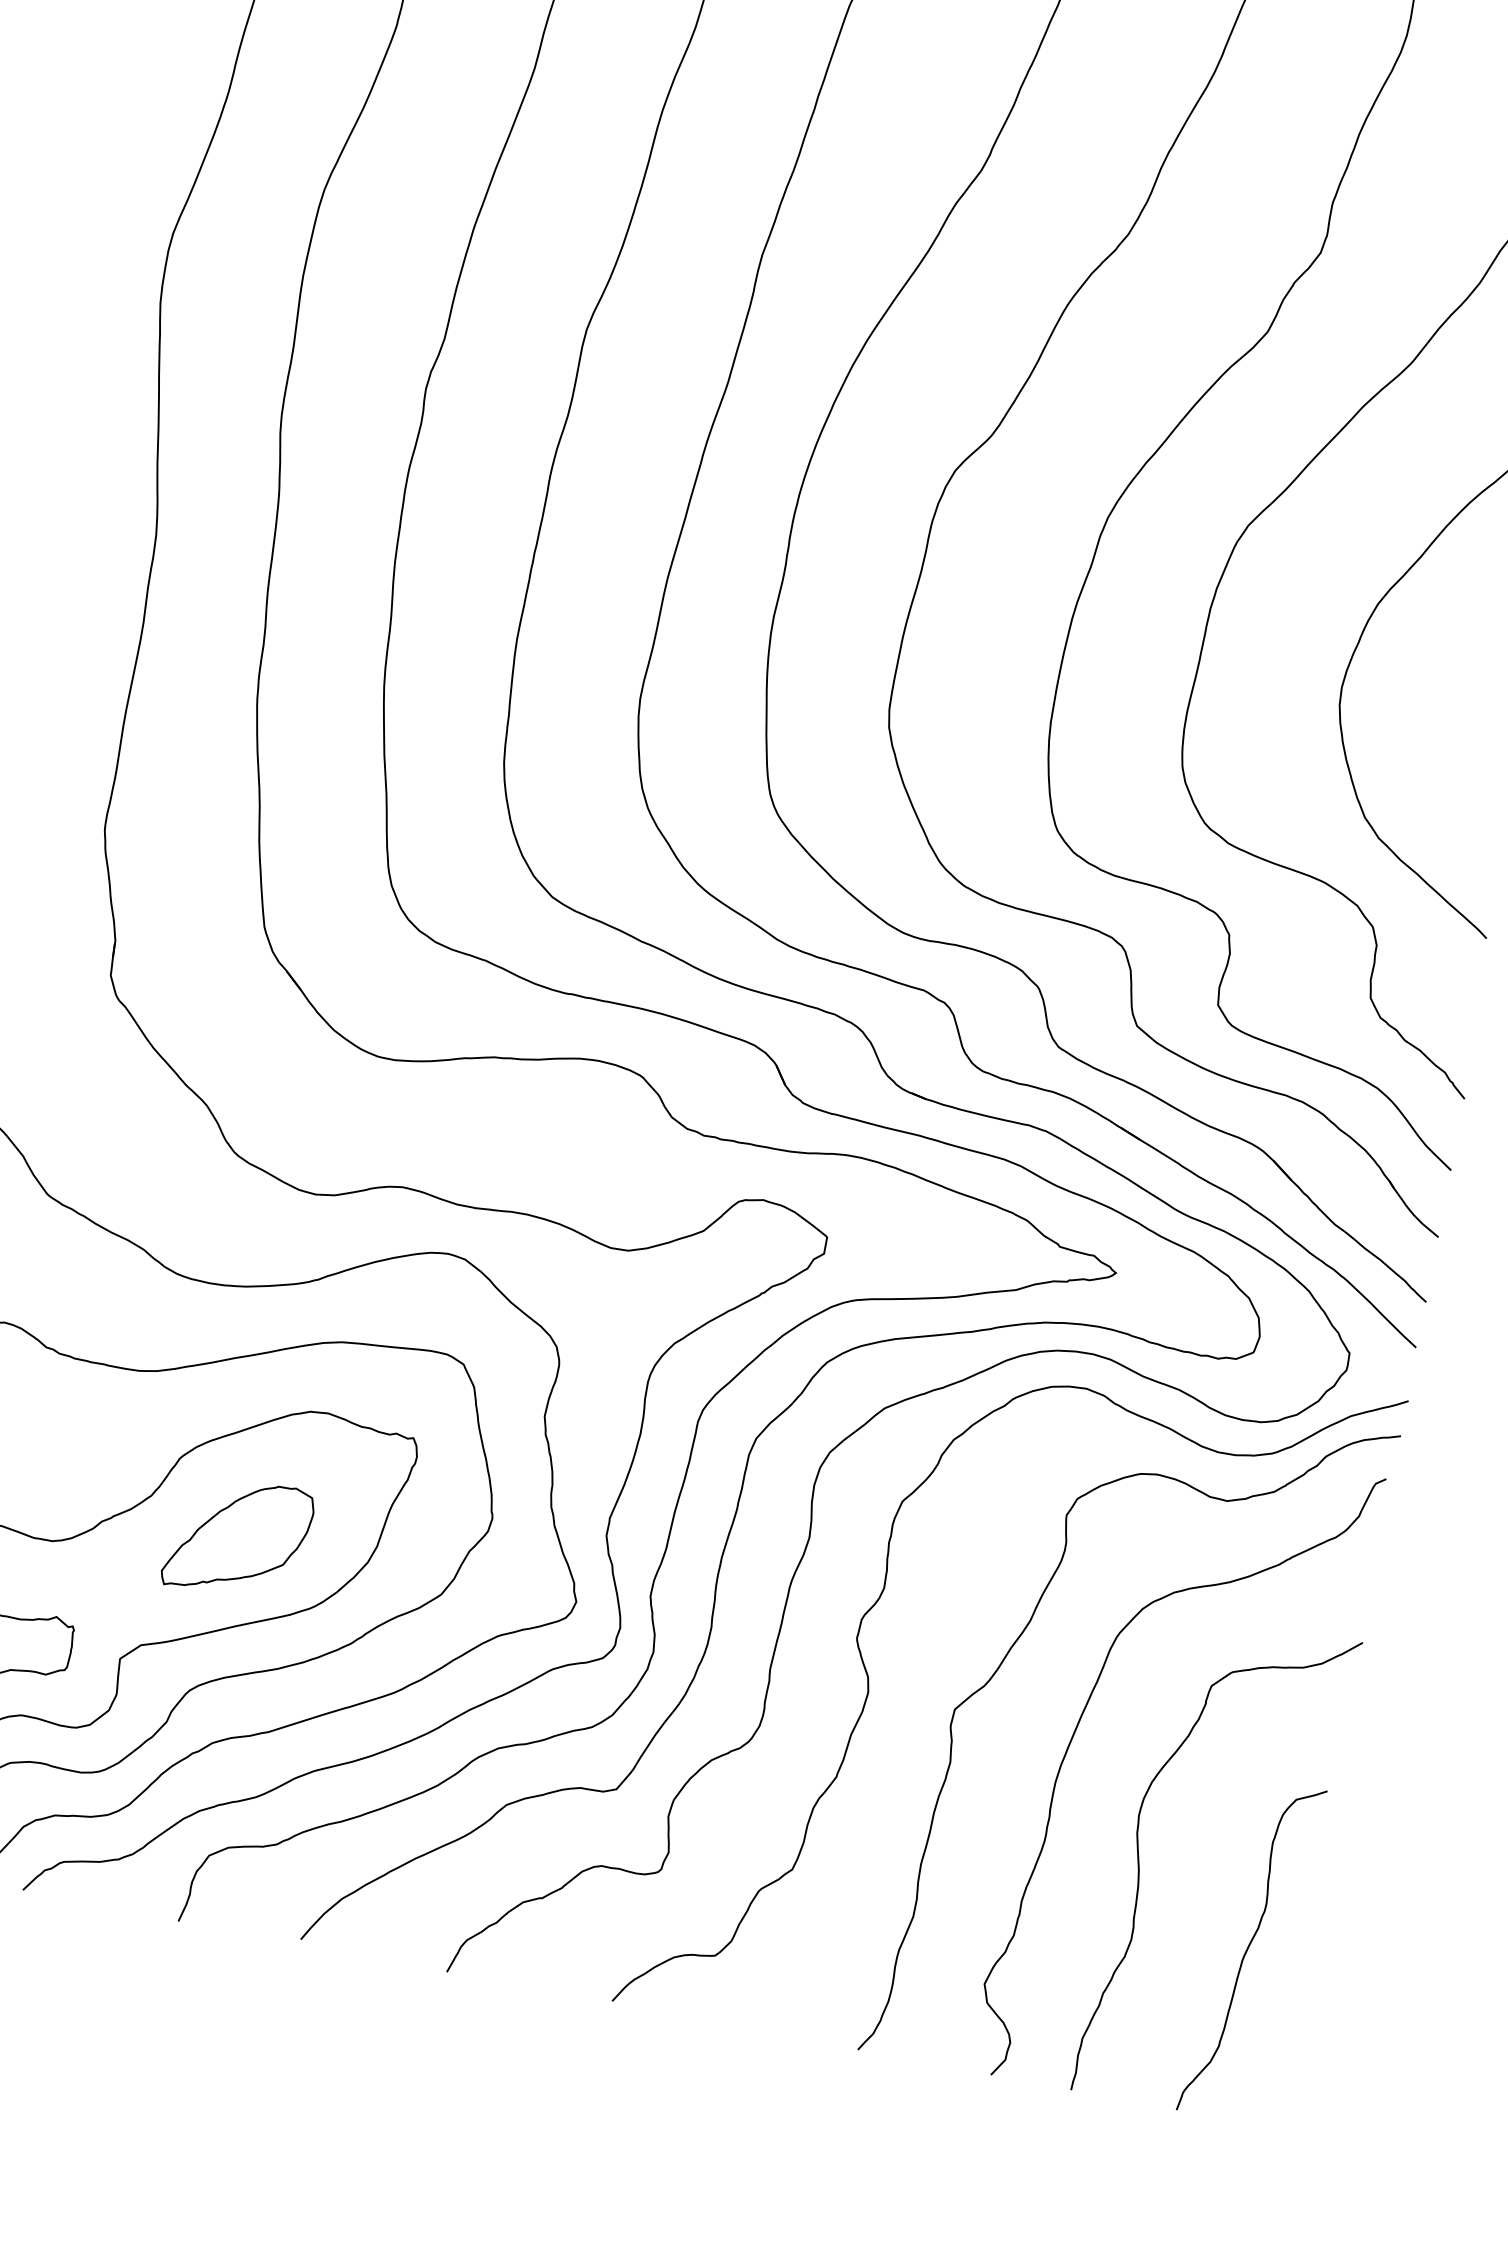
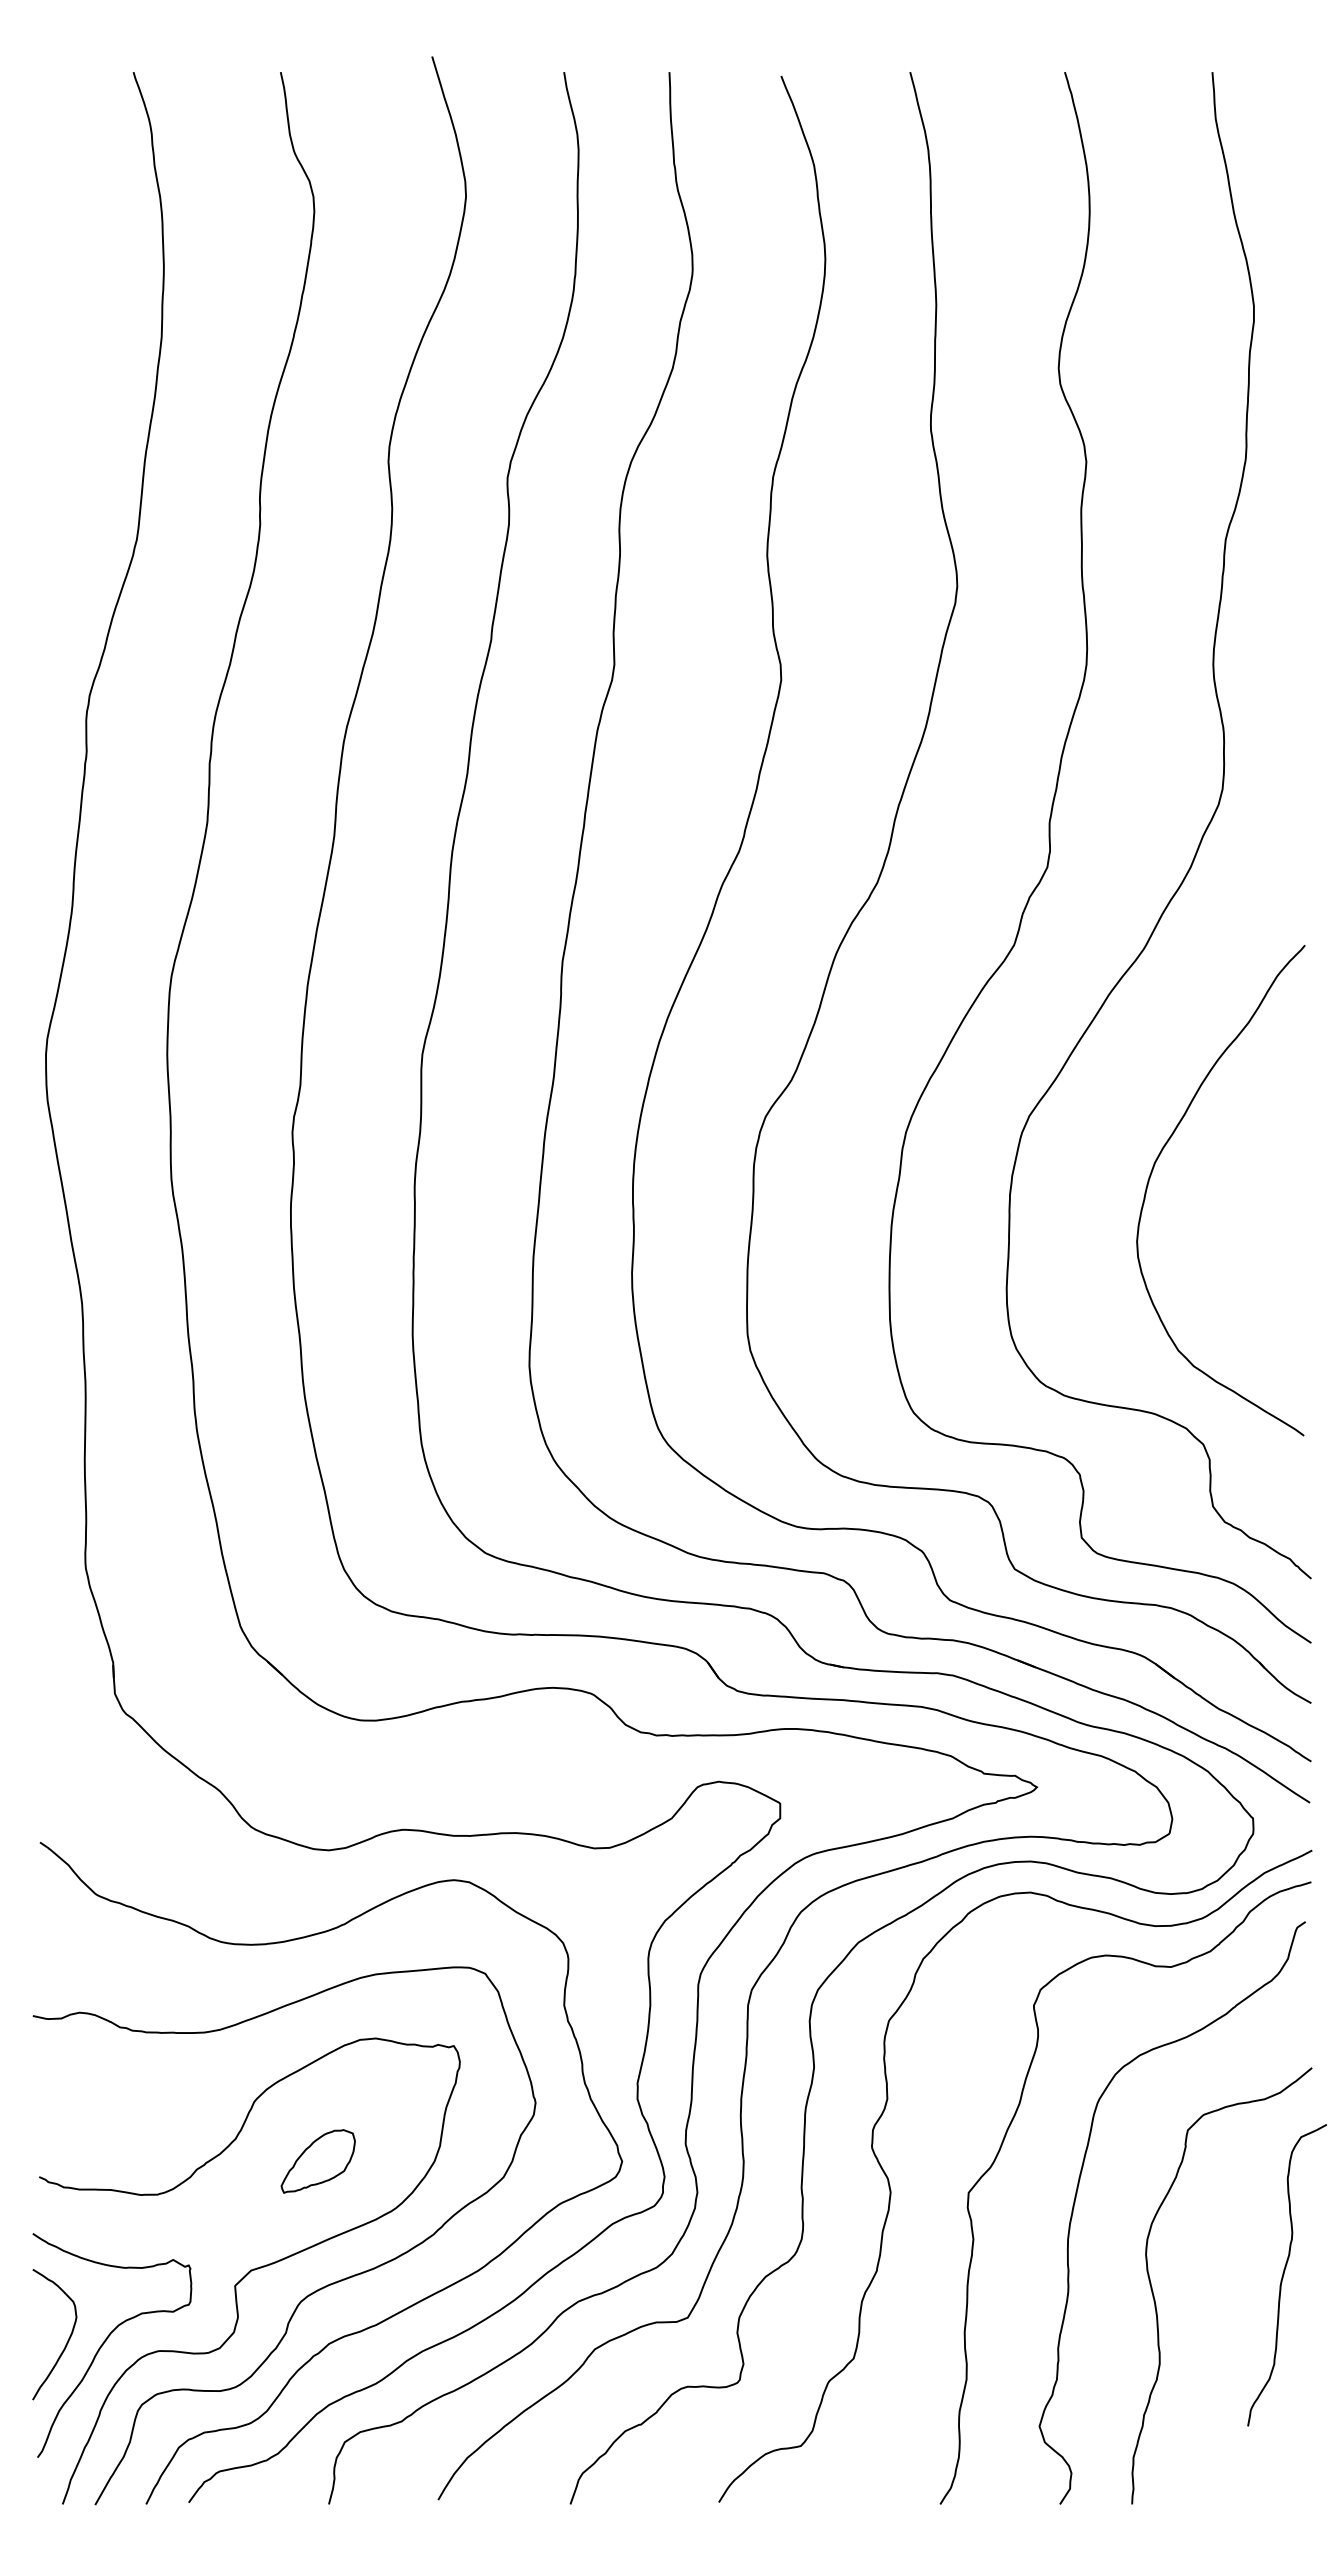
part: (238, 1538) -> (318, 2161), size x0.6
curve: (1249, 1948) -> (1284, 2274), moved

